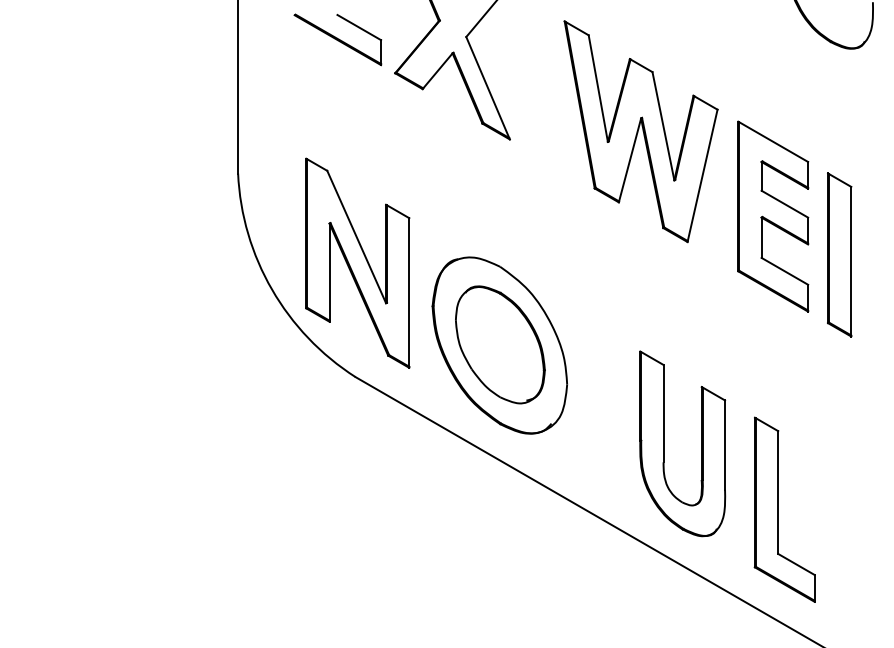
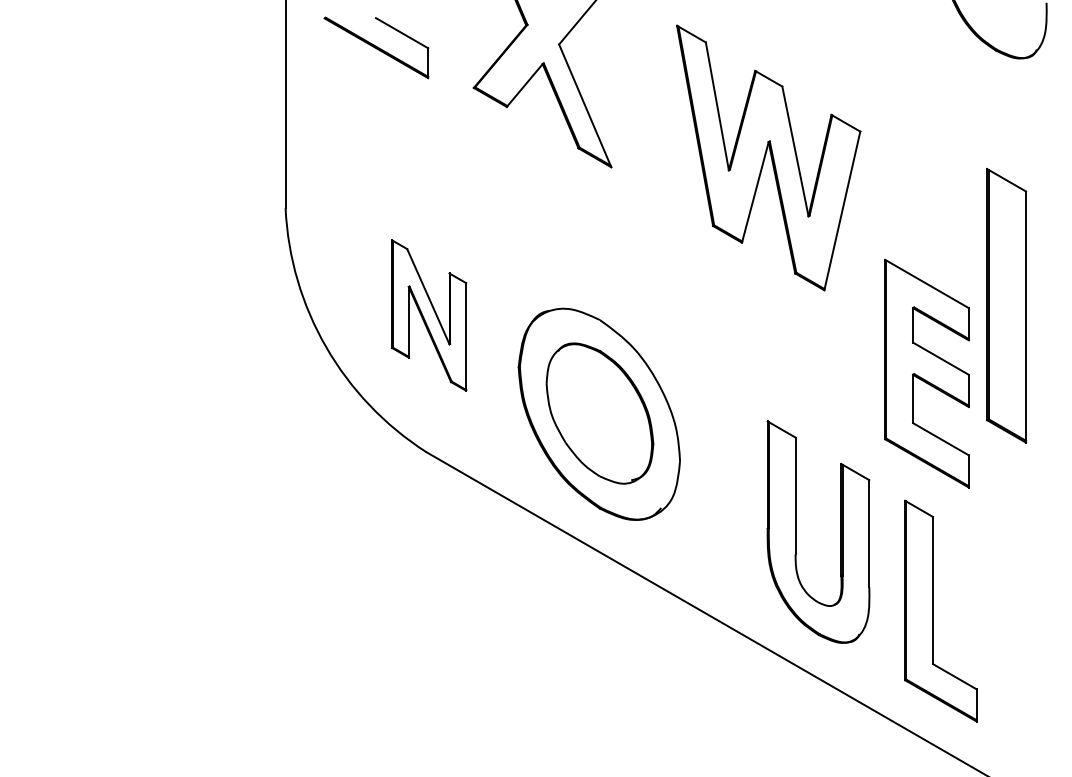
part: (337, 39) -> (375, 47), moved
part: (773, 216) -> (927, 373), moved
part: (839, 254) -> (1006, 305), size x1.4
part: (357, 262) -> (428, 314), size x0.6

